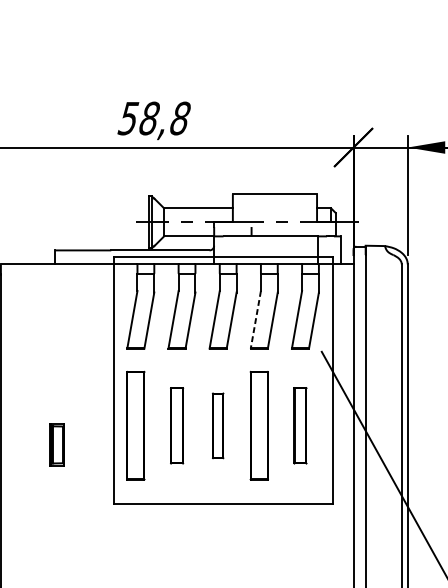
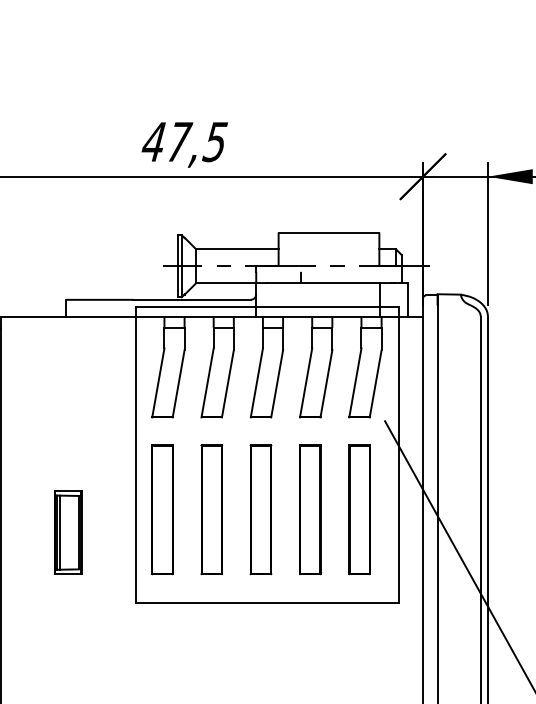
text: (154, 118) -> (184, 141), 58,8 -> 47,5
line: (256, 319) -> (306, 382), dashed -> solid
part: (176, 425) -> (211, 509), size x1.43
part: (217, 425) -> (260, 509), size x1.67
part: (300, 425) -> (359, 509), size x1.43
part: (57, 444) -> (68, 532), size x1.67

